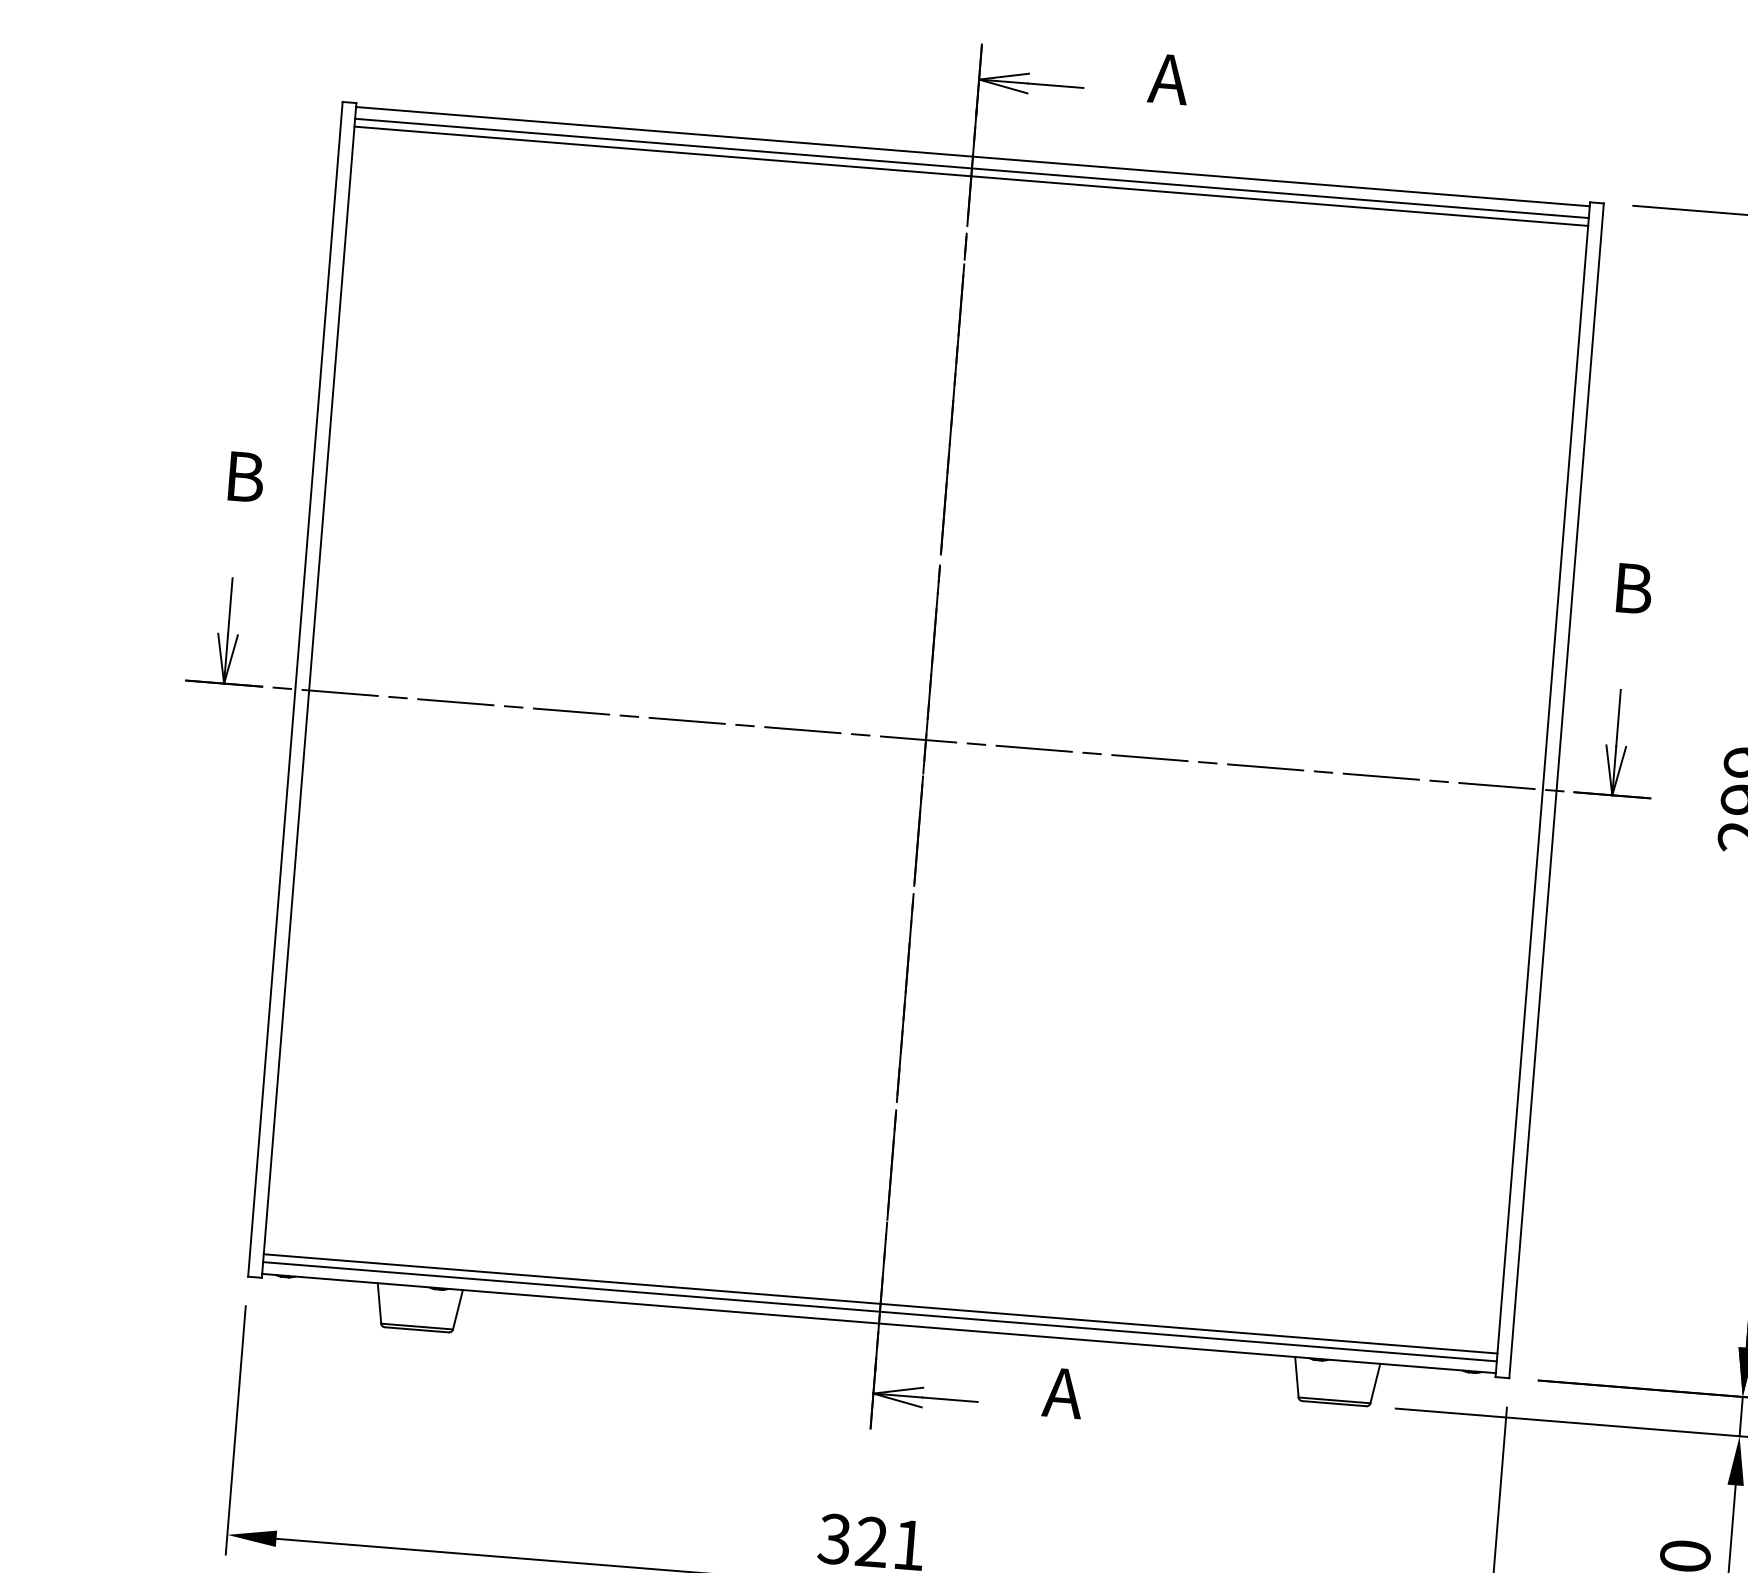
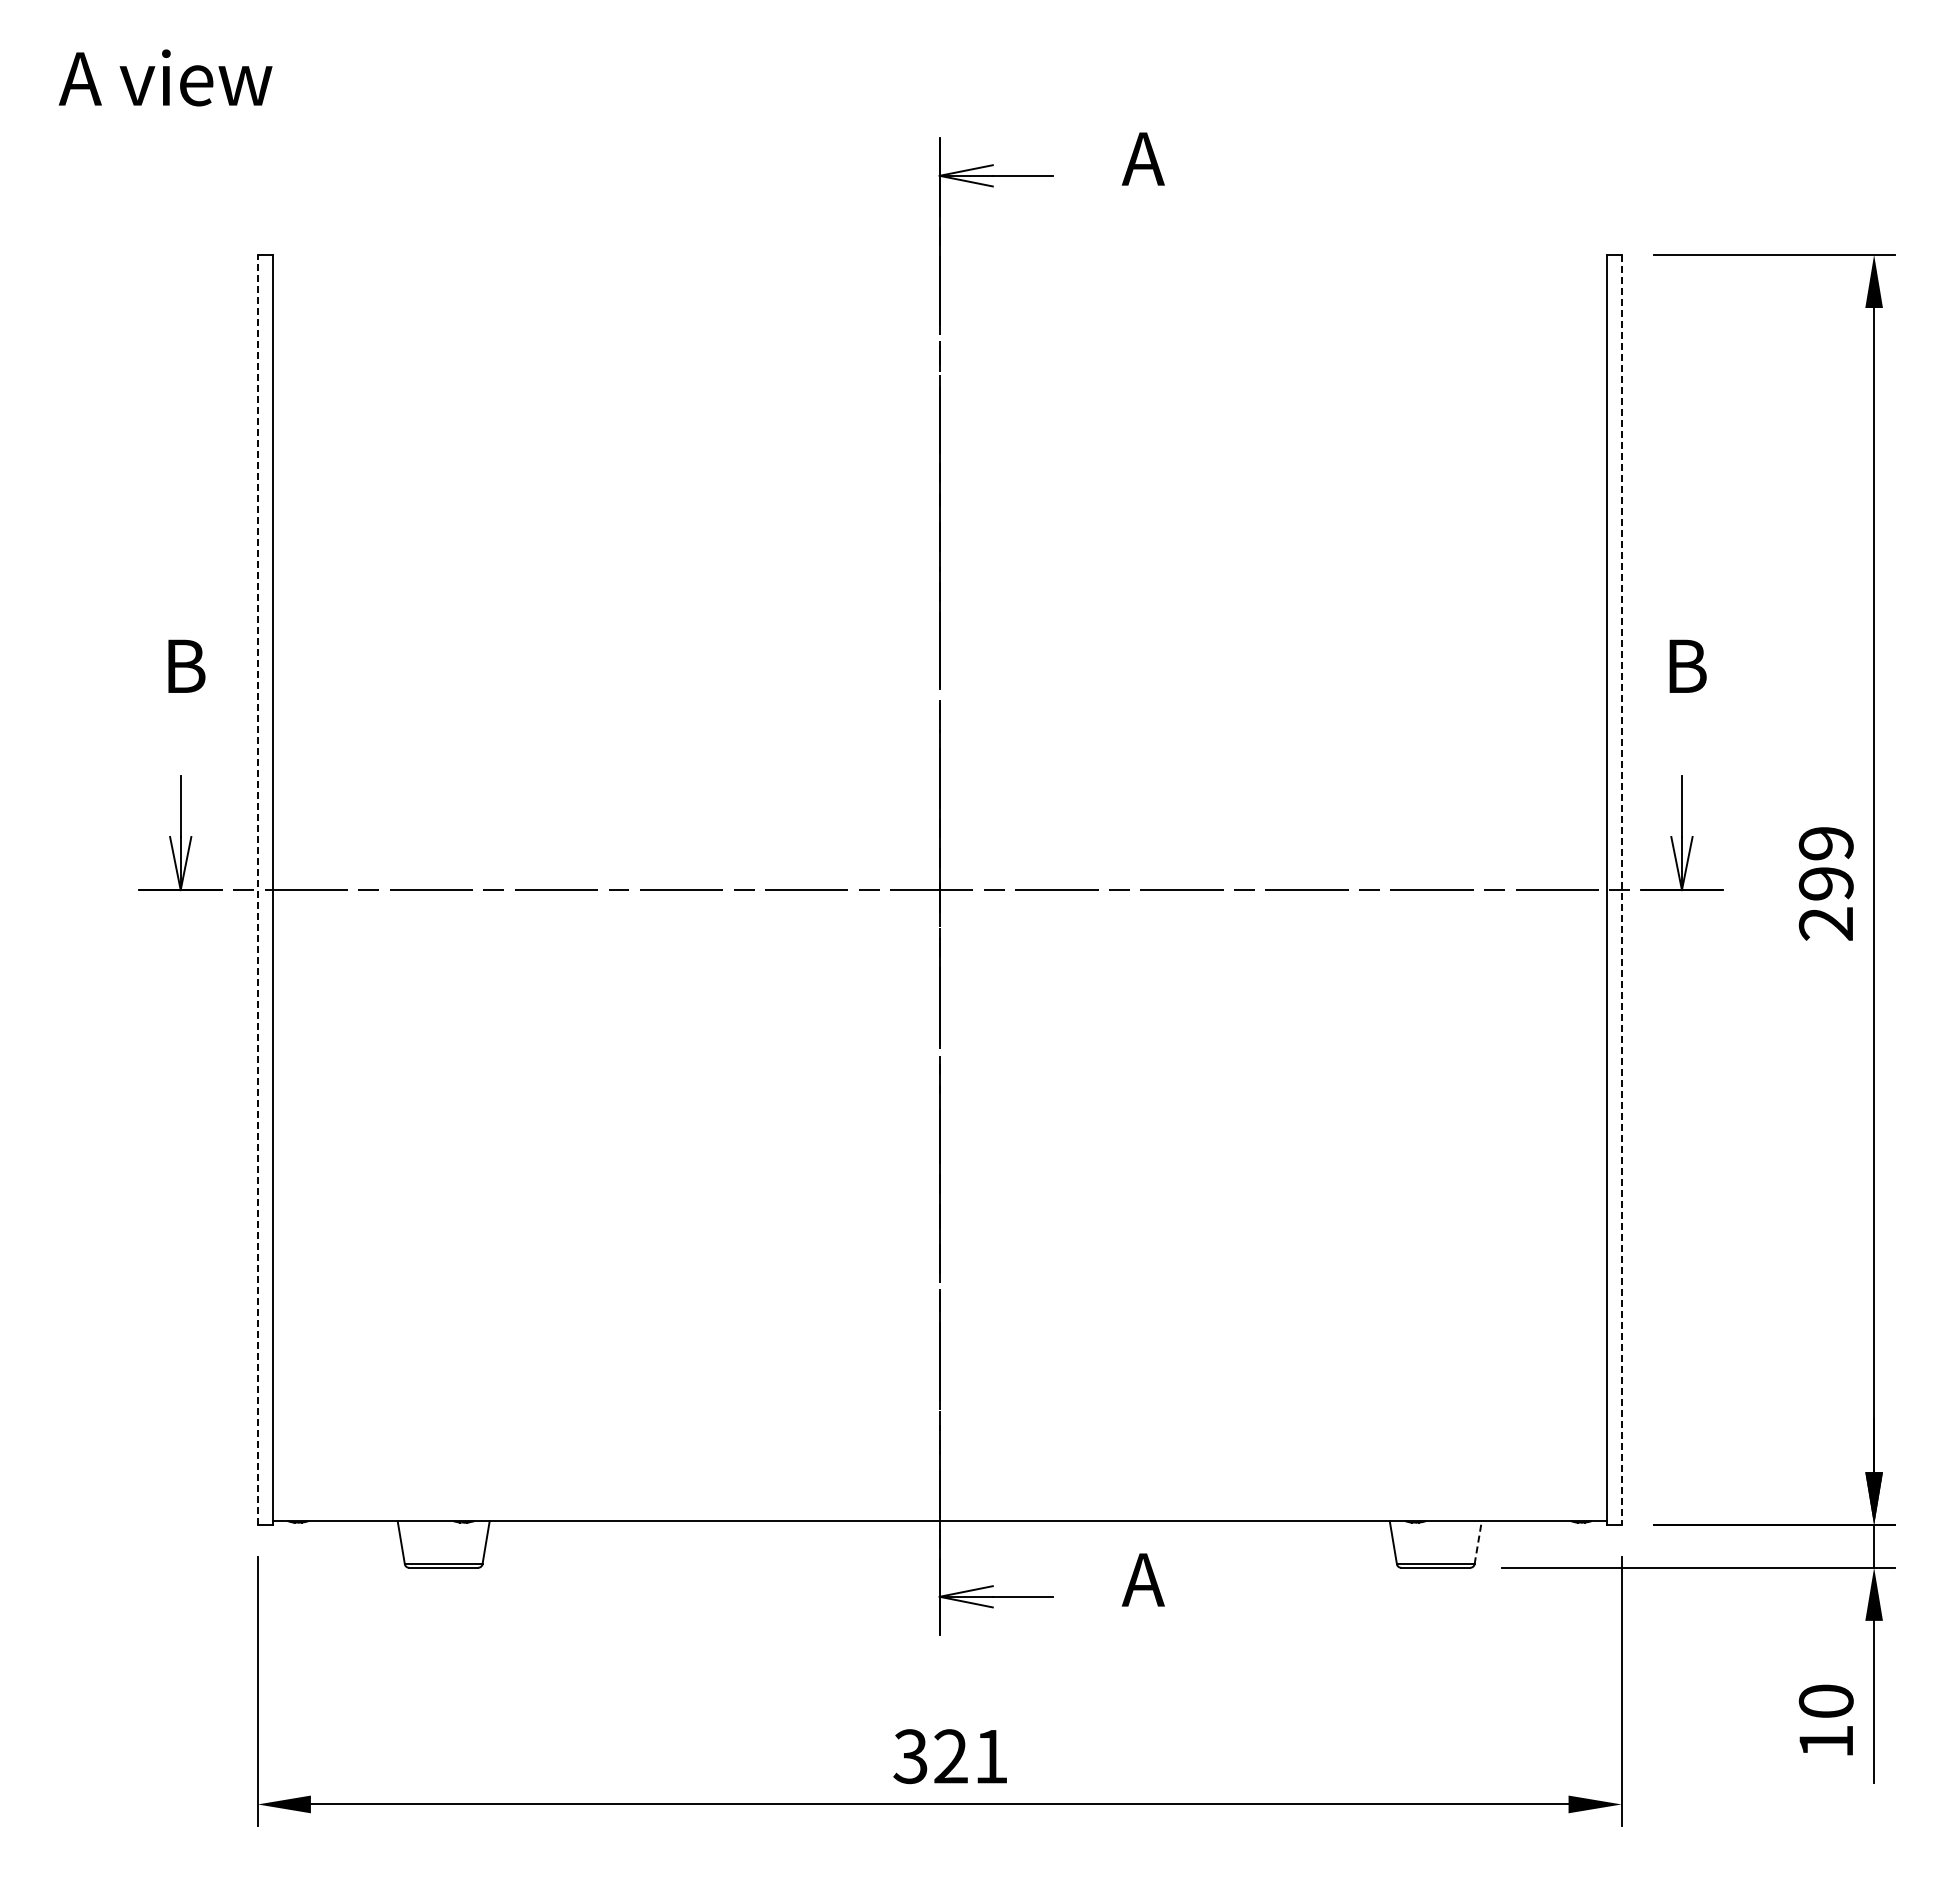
line: (972, 156) -> (939, 259), removed
line: (971, 168) -> (939, 271), removed
line: (971, 176) -> (939, 280), removed
line: (295, 688) -> (257, 889), solid -> dashed
line: (1556, 791) -> (1621, 890), solid -> dashed
line: (880, 1303) -> (939, 1499), removed
line: (879, 1311) -> (939, 1508), removed
line: (1375, 1383) -> (1478, 1542), solid -> dashed

